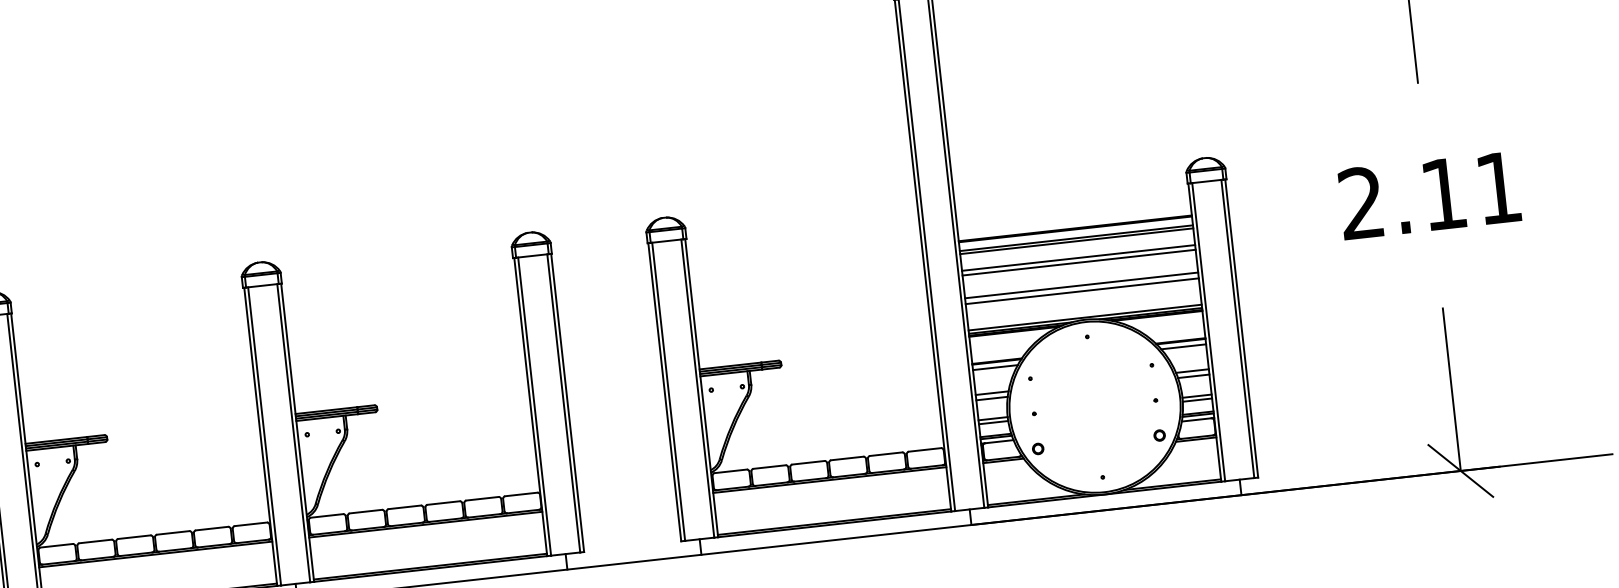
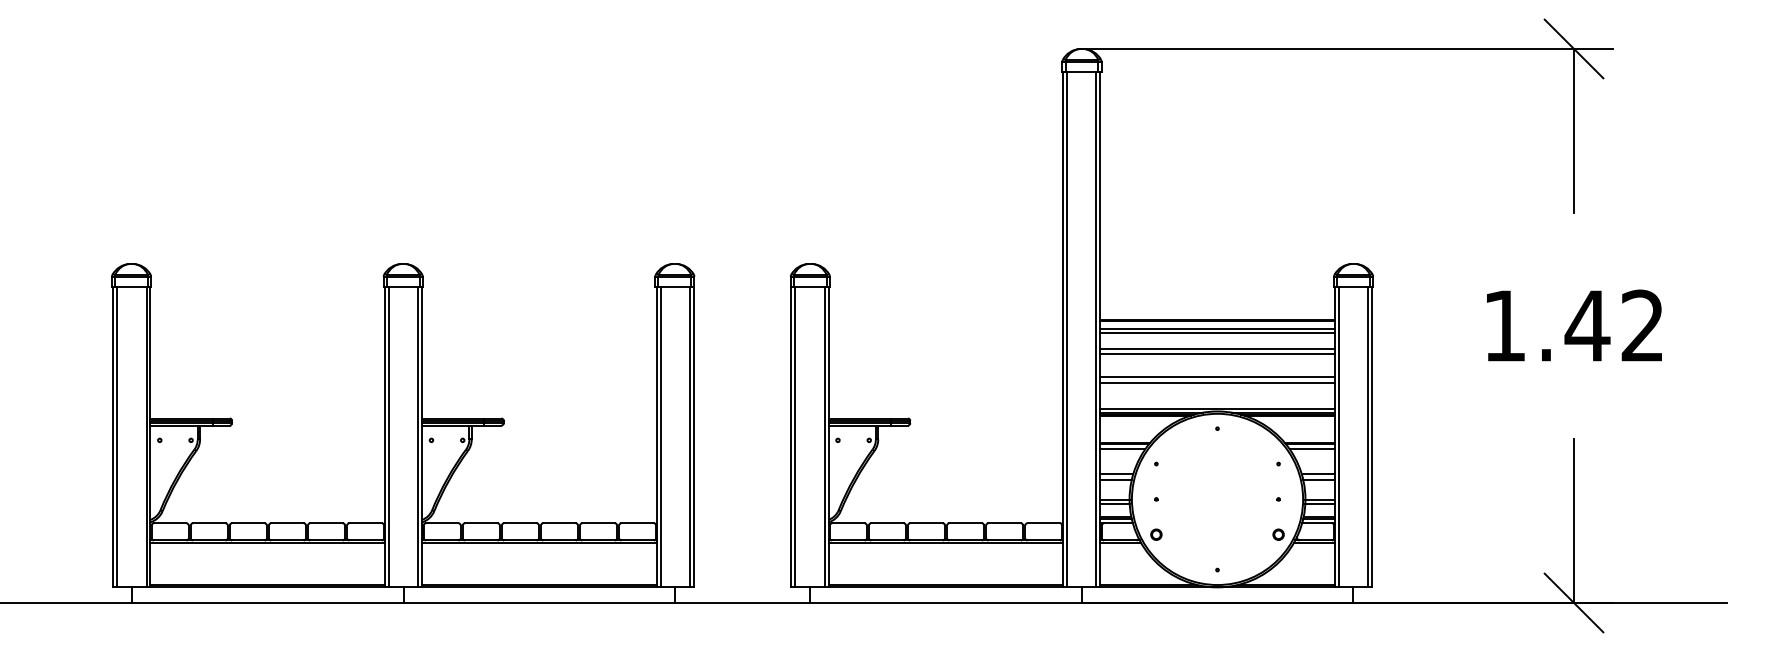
text: (1428, 195) -> (1572, 325), 2.11 -> 1.42

